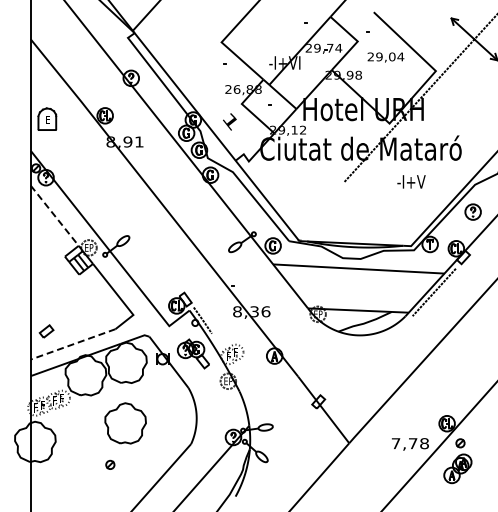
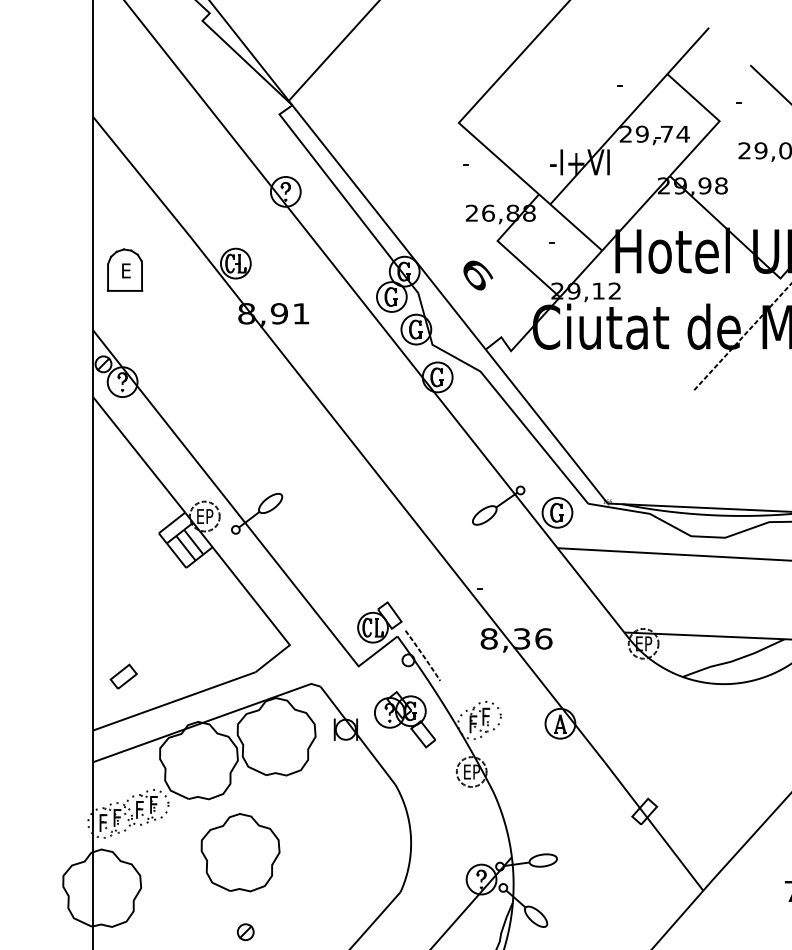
text: (231, 121) -> (477, 274), 1 -> 6
line: (55, 216) -> (140, 456), dashed -> solid
line: (72, 344) -> (173, 701), dashed -> solid
part: (125, 423) -> (240, 852), moved

